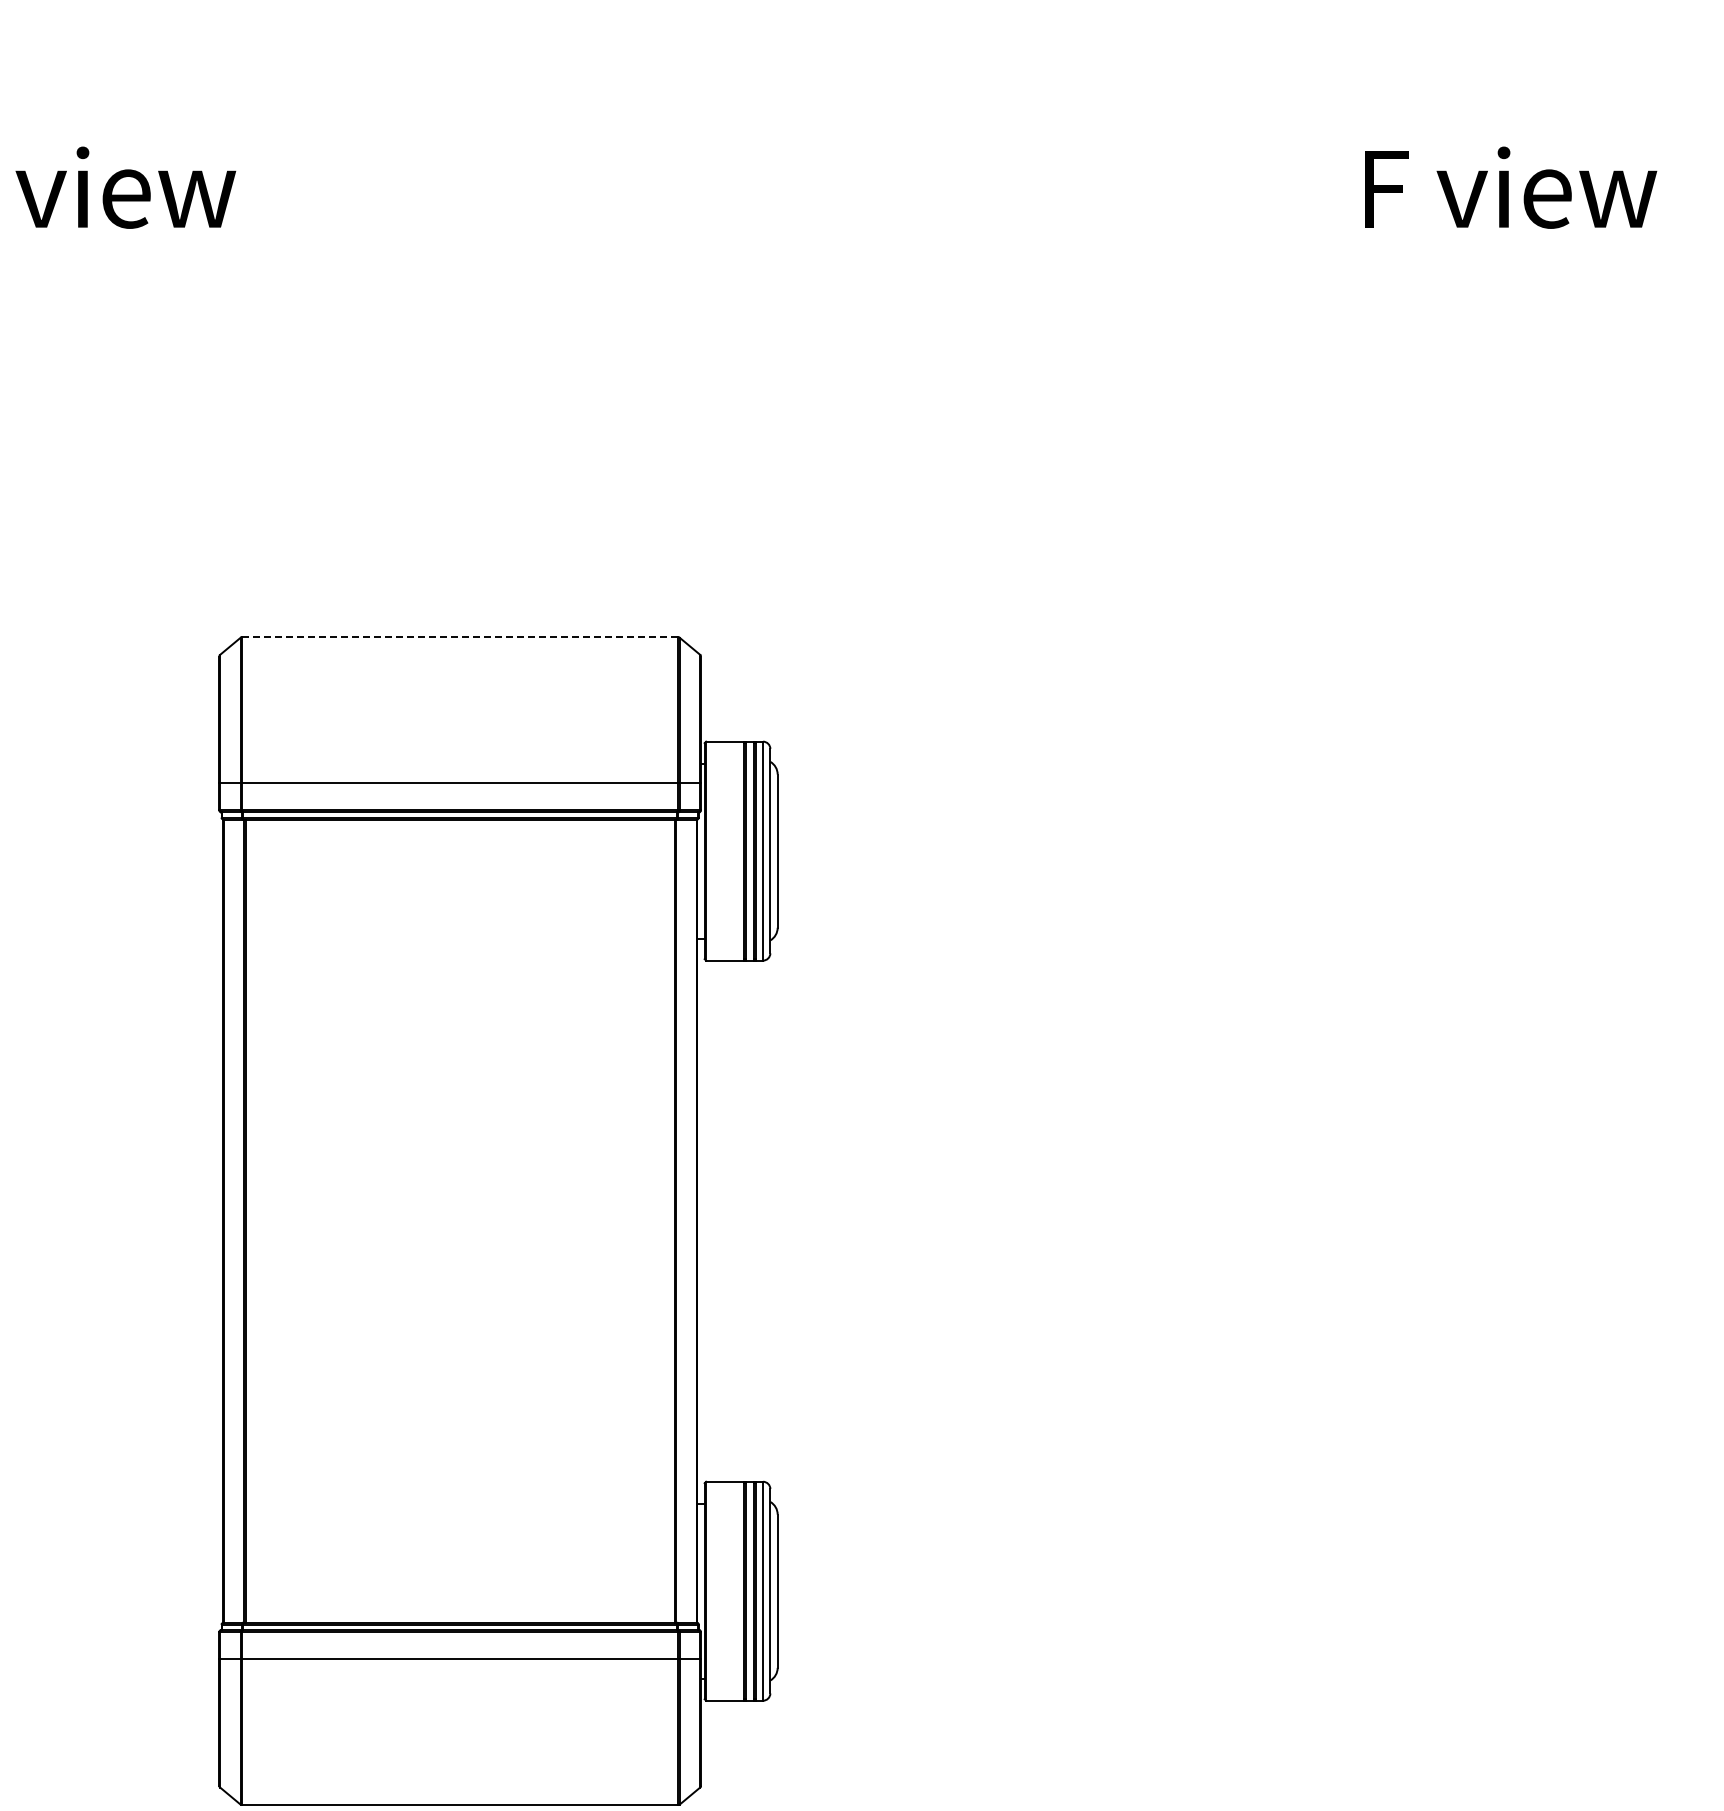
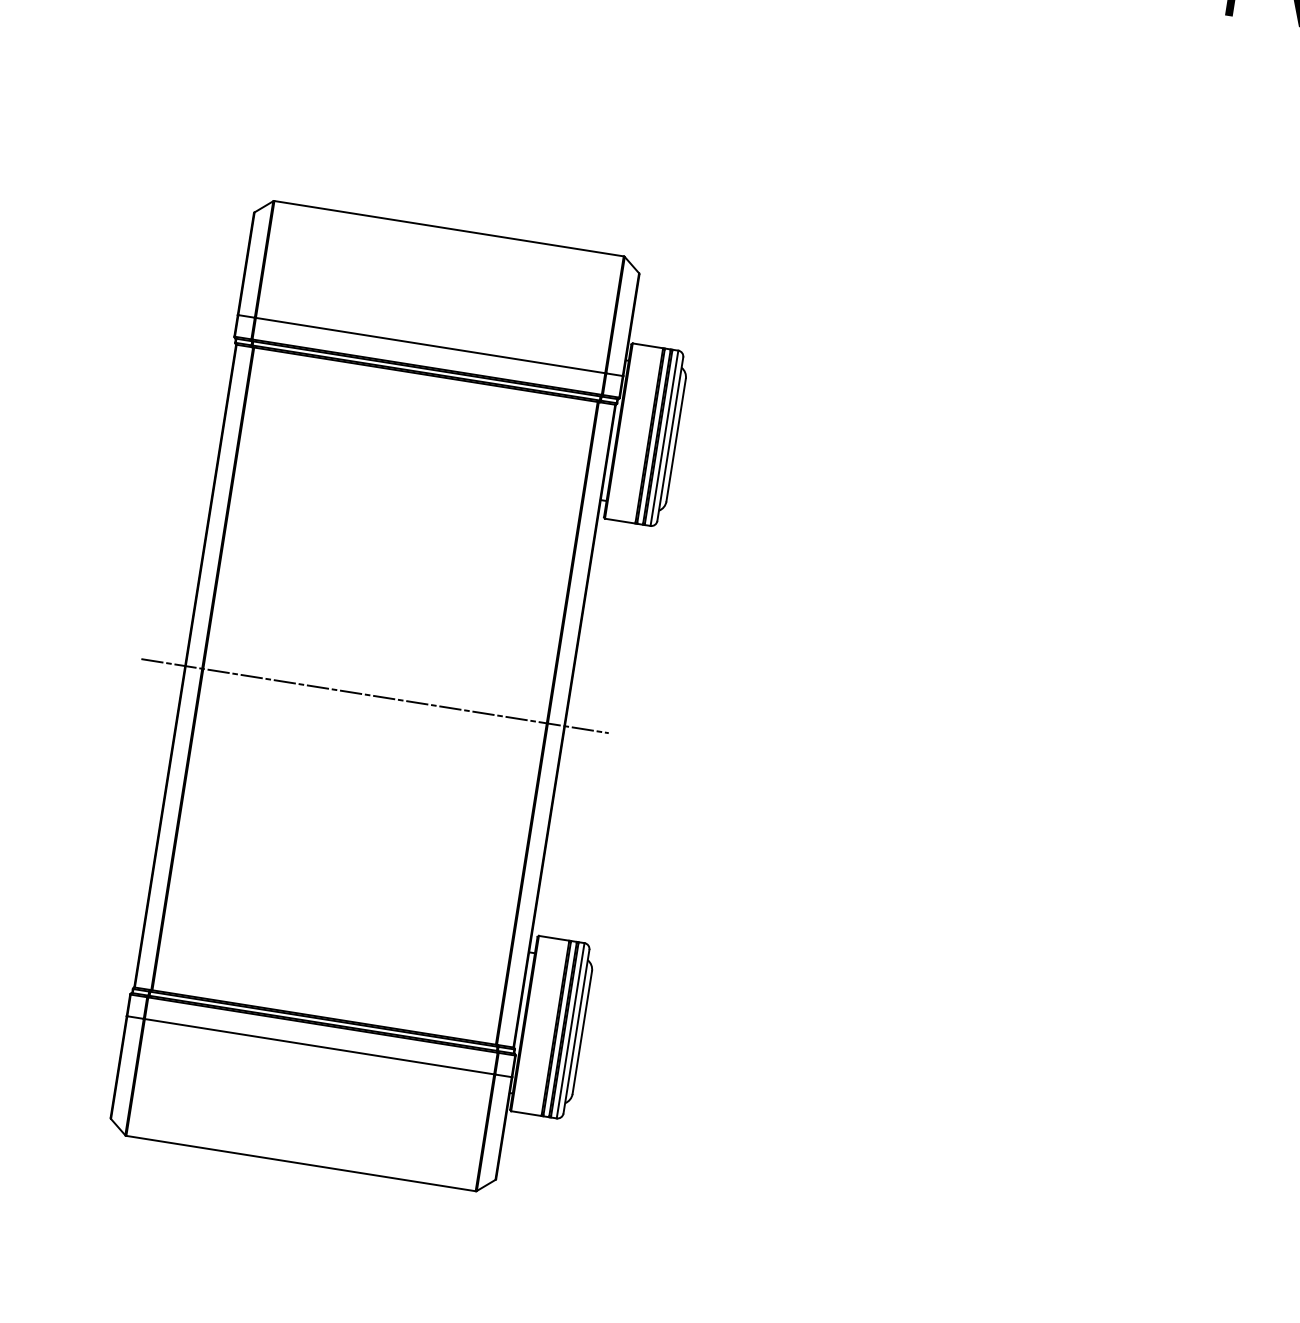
line: (459, 637) -> (448, 228), dashed -> solid
line: (460, 1221) -> (375, 696), added

